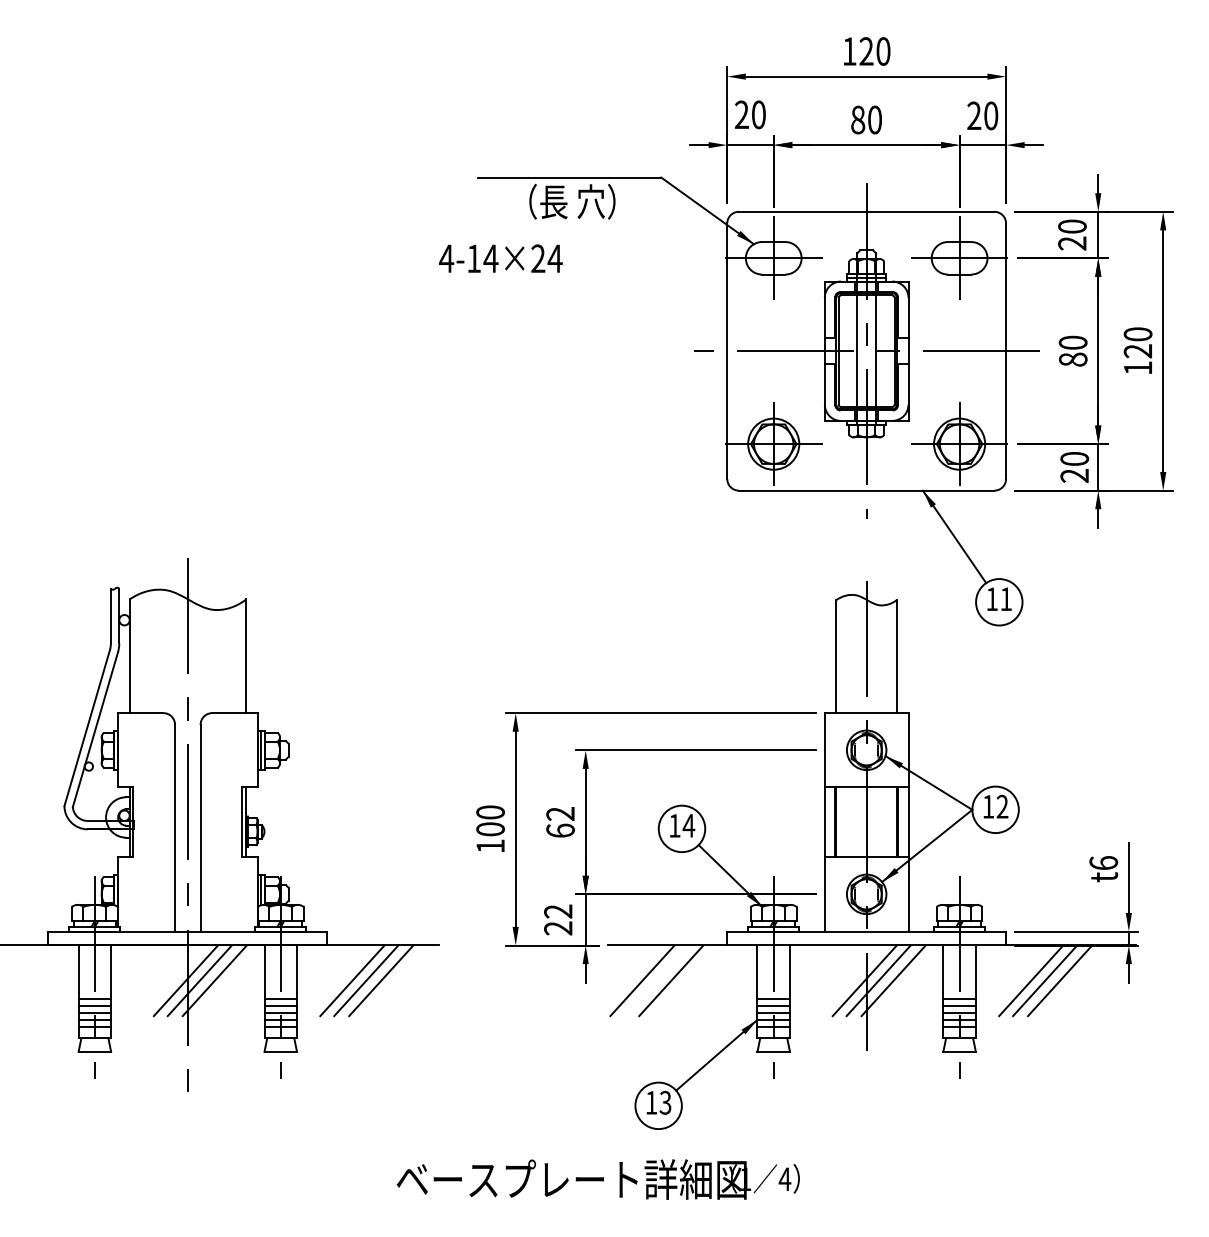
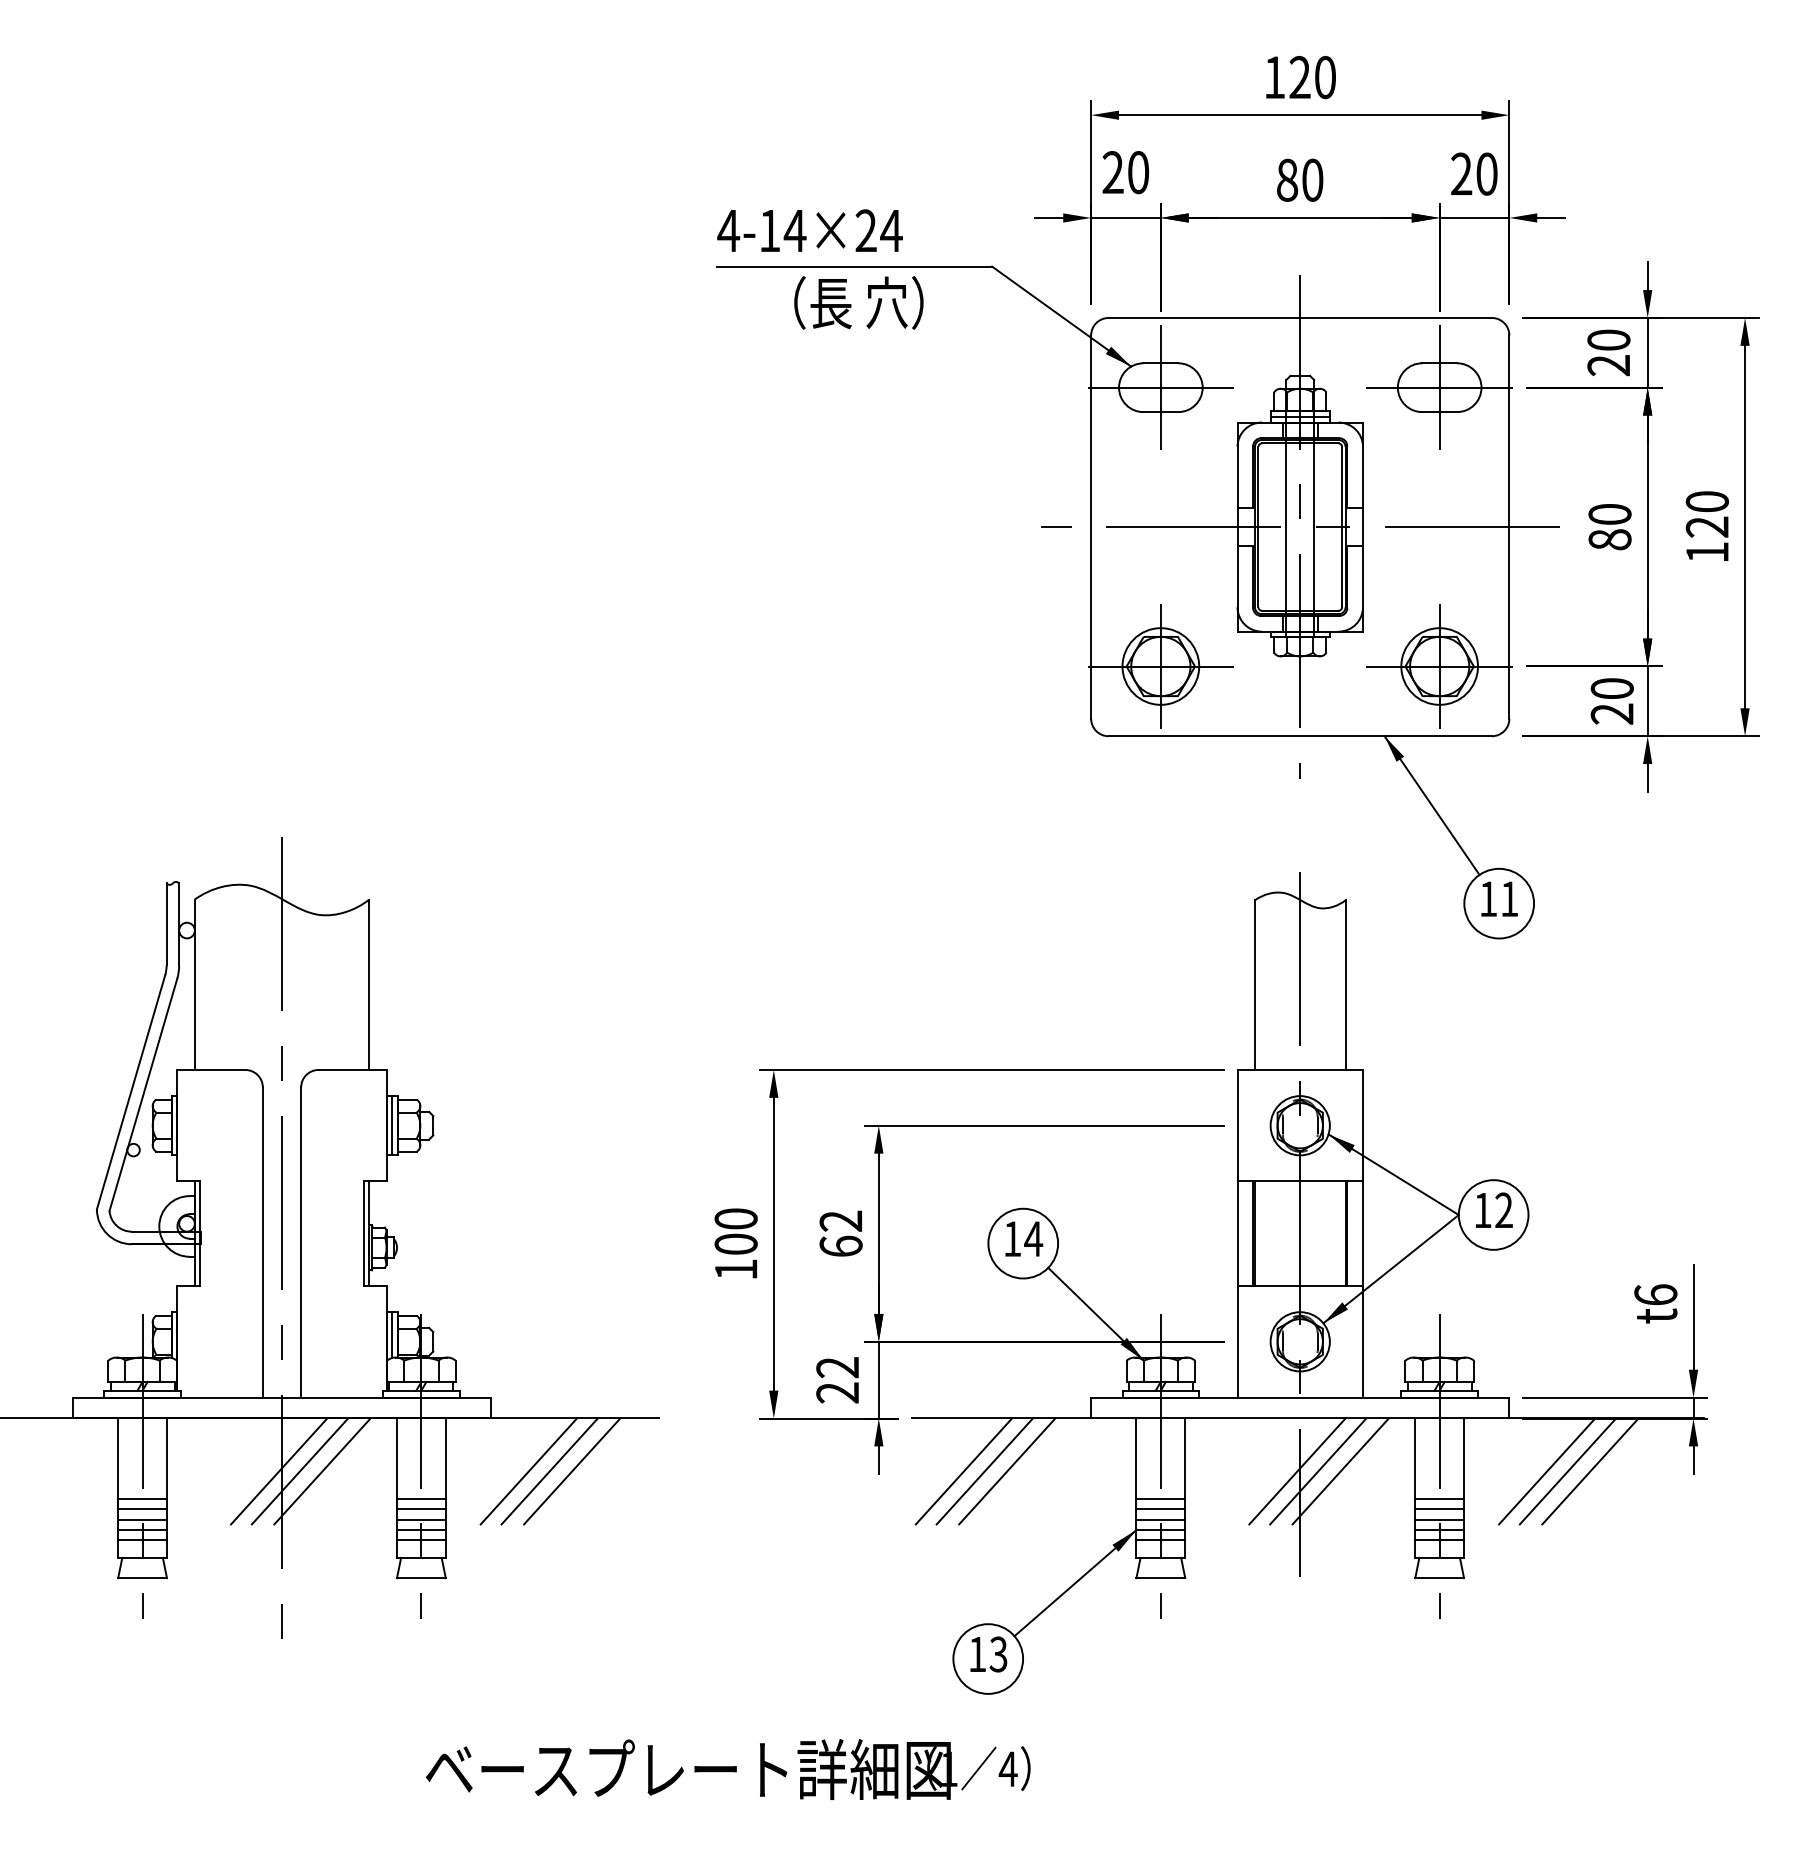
text: (500, 258) -> (809, 230), moved
line: (656, 980) -> (985, 1471), added
text: (597, 1179) -> (727, 1769), moved

